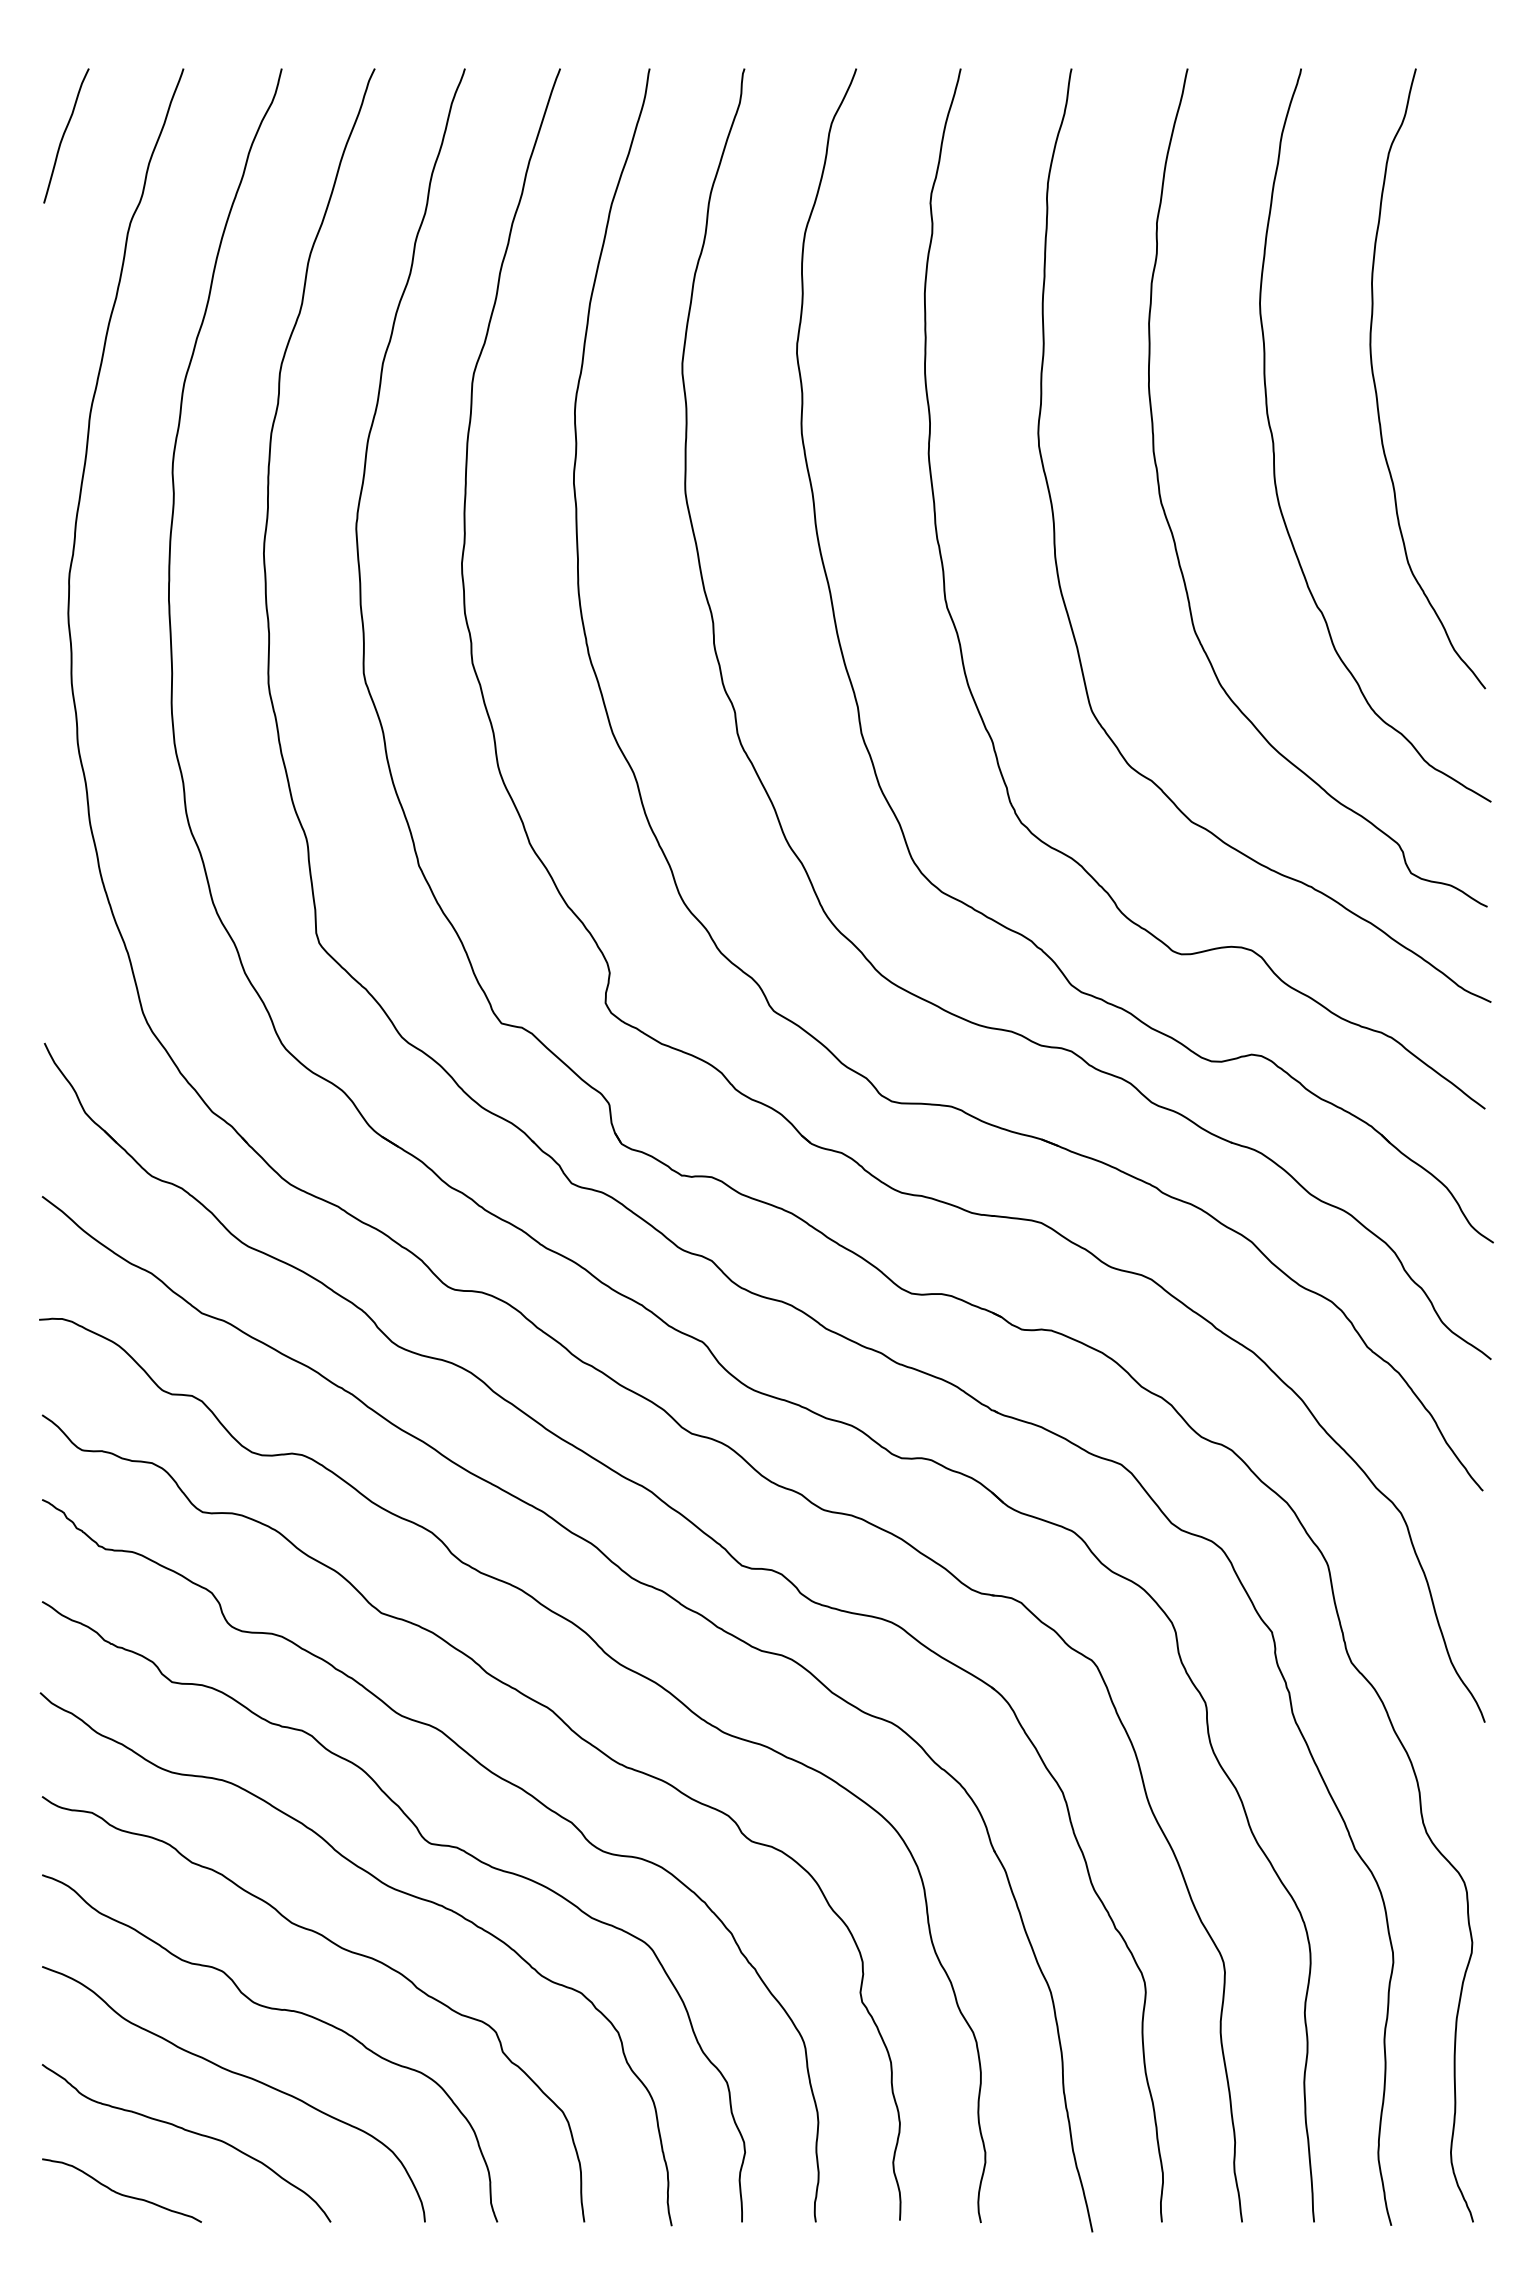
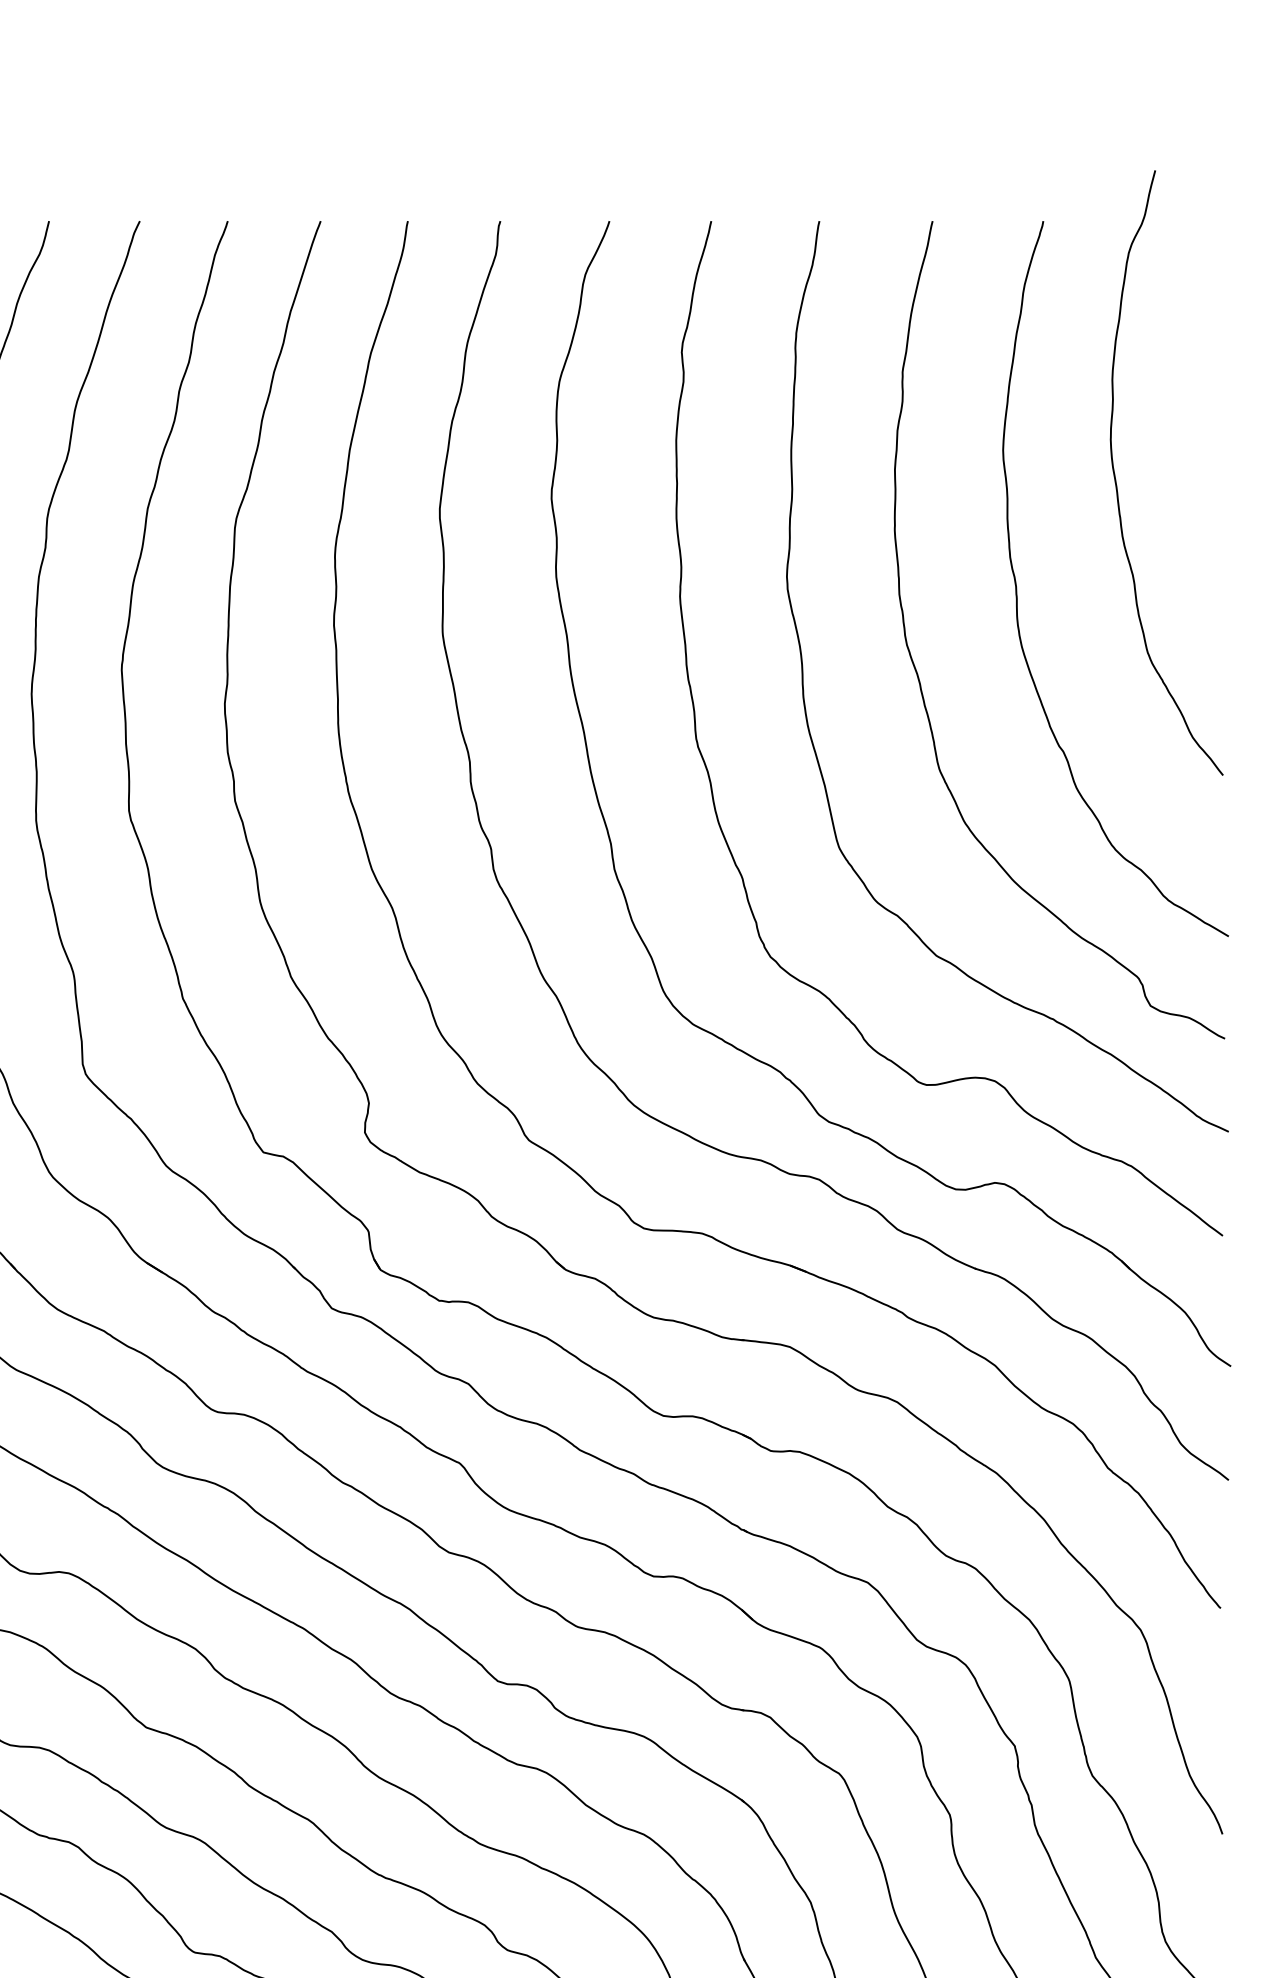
curve: (1376, 387) -> (1116, 481), moved

